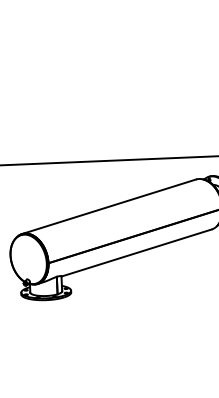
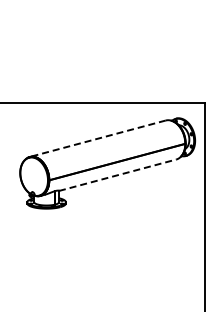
line: (108, 206) -> (97, 138), solid -> dashed
line: (136, 253) -> (117, 175), solid -> dashed

